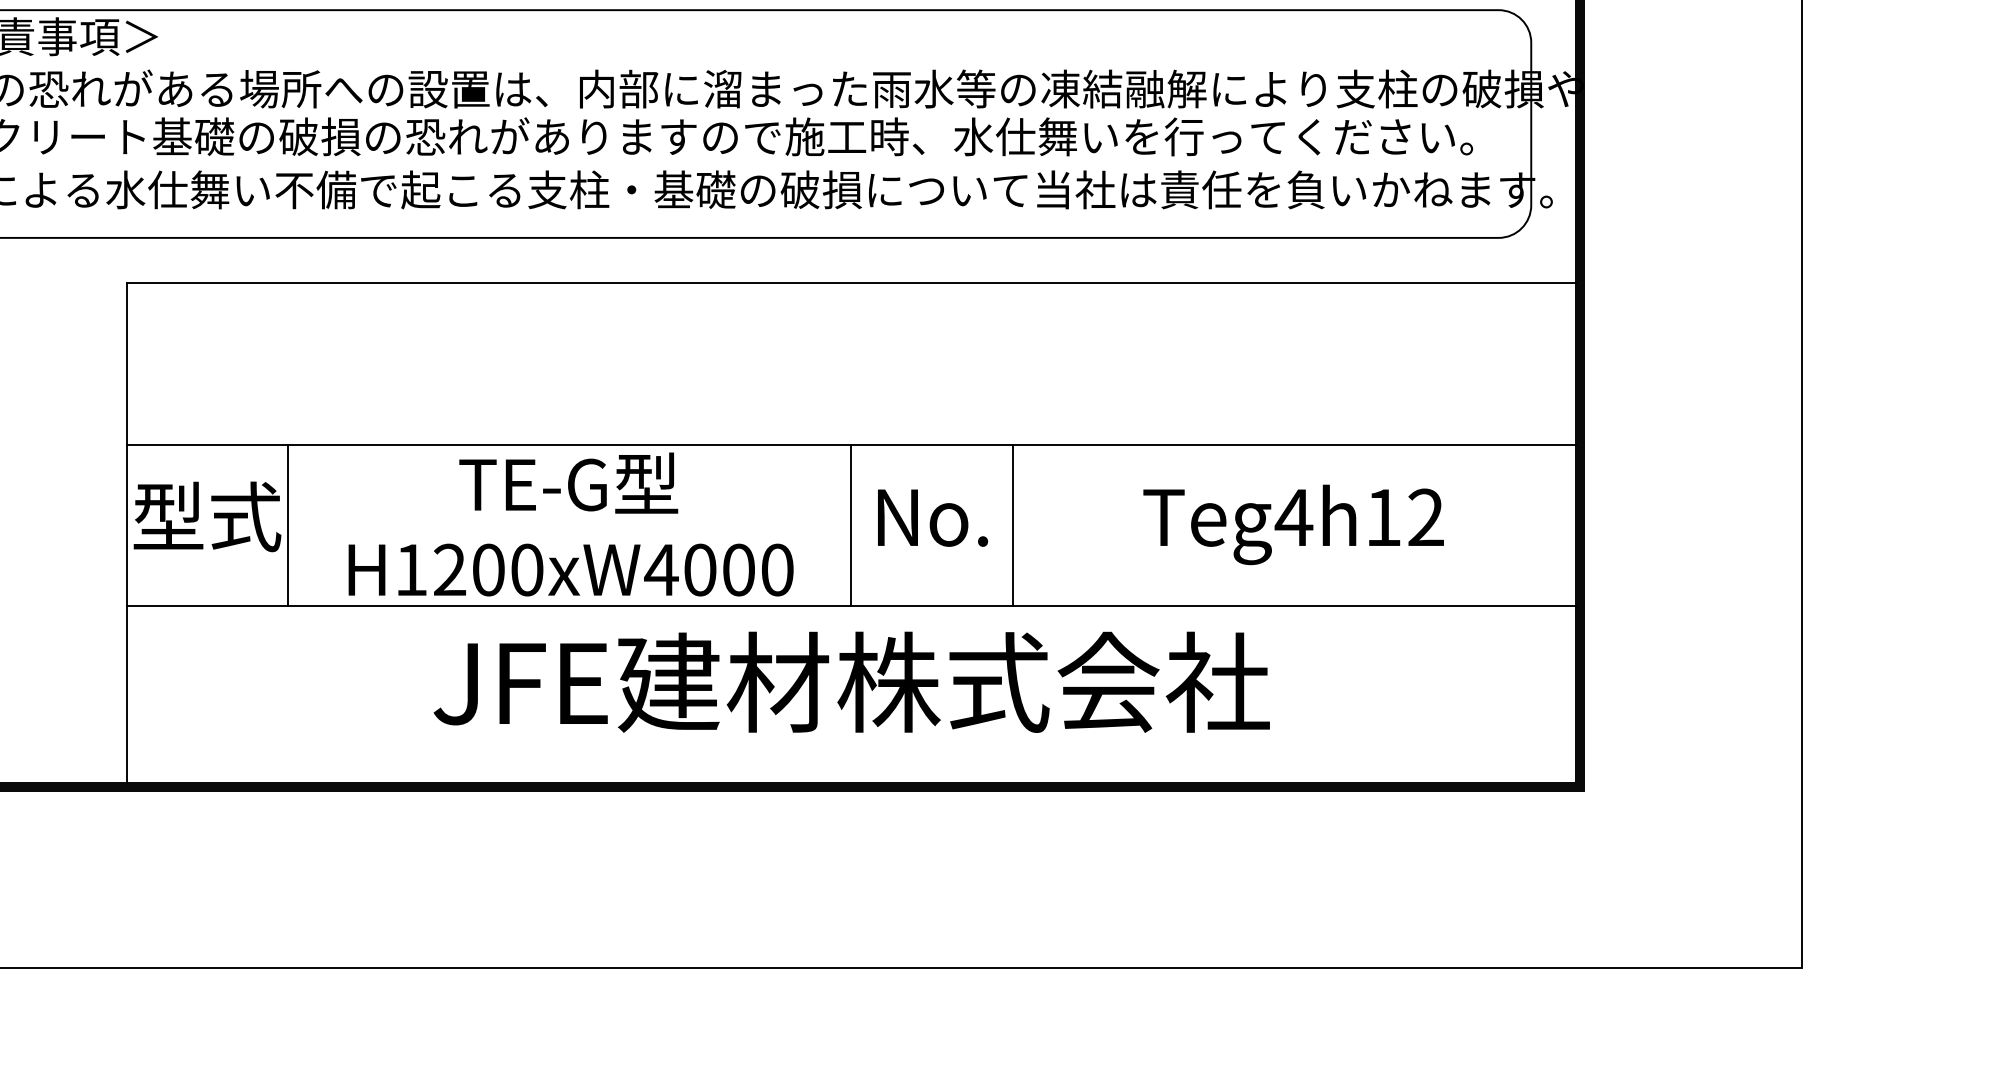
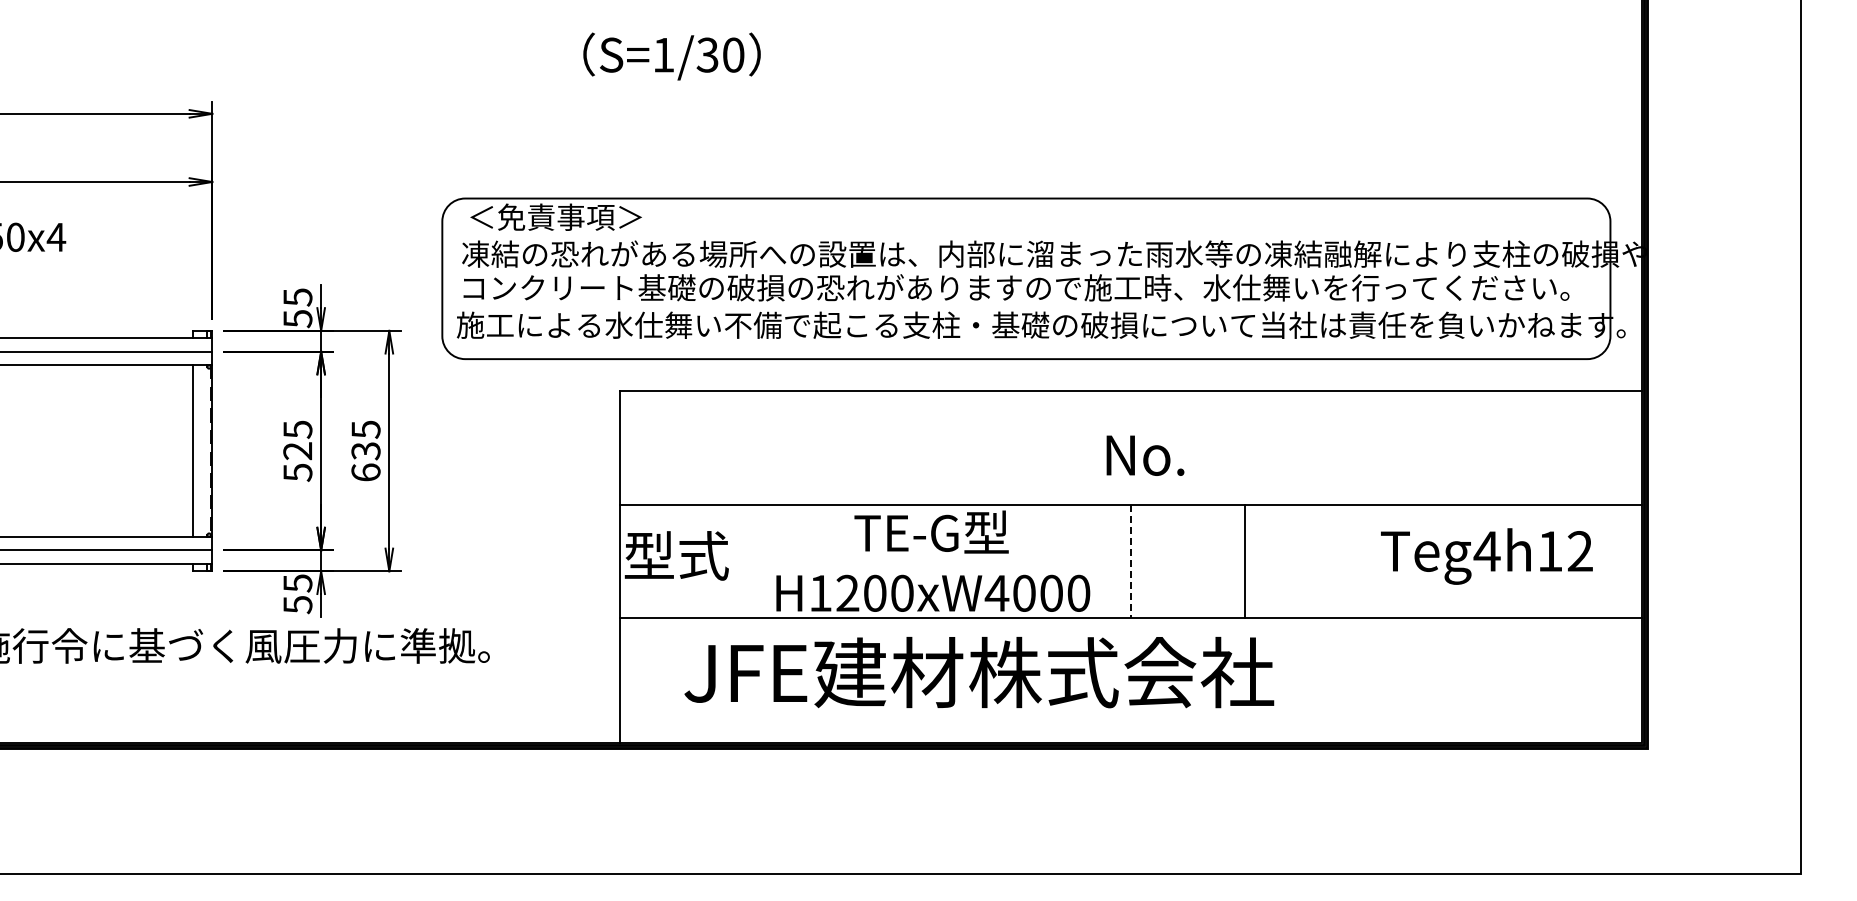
text: (932, 517) -> (1145, 455), moved
line: (287, 524) -> (733, 561), removed
line: (850, 524) -> (1130, 561), solid -> dashed
text: (1293, 524) -> (1486, 556), moved
text: (852, 682) -> (979, 672), moved

